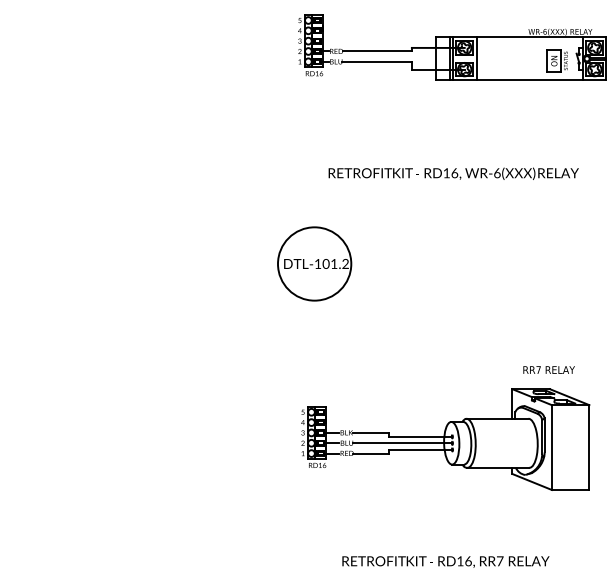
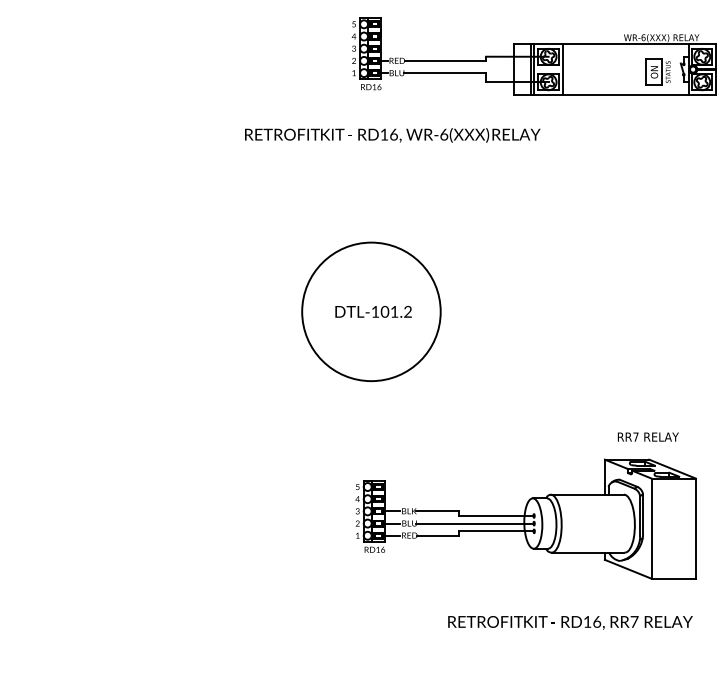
text: (453, 173) -> (392, 135), moved
circle: (314, 263) -> (371, 311), size x1.6
text: (445, 561) -> (570, 622), moved

